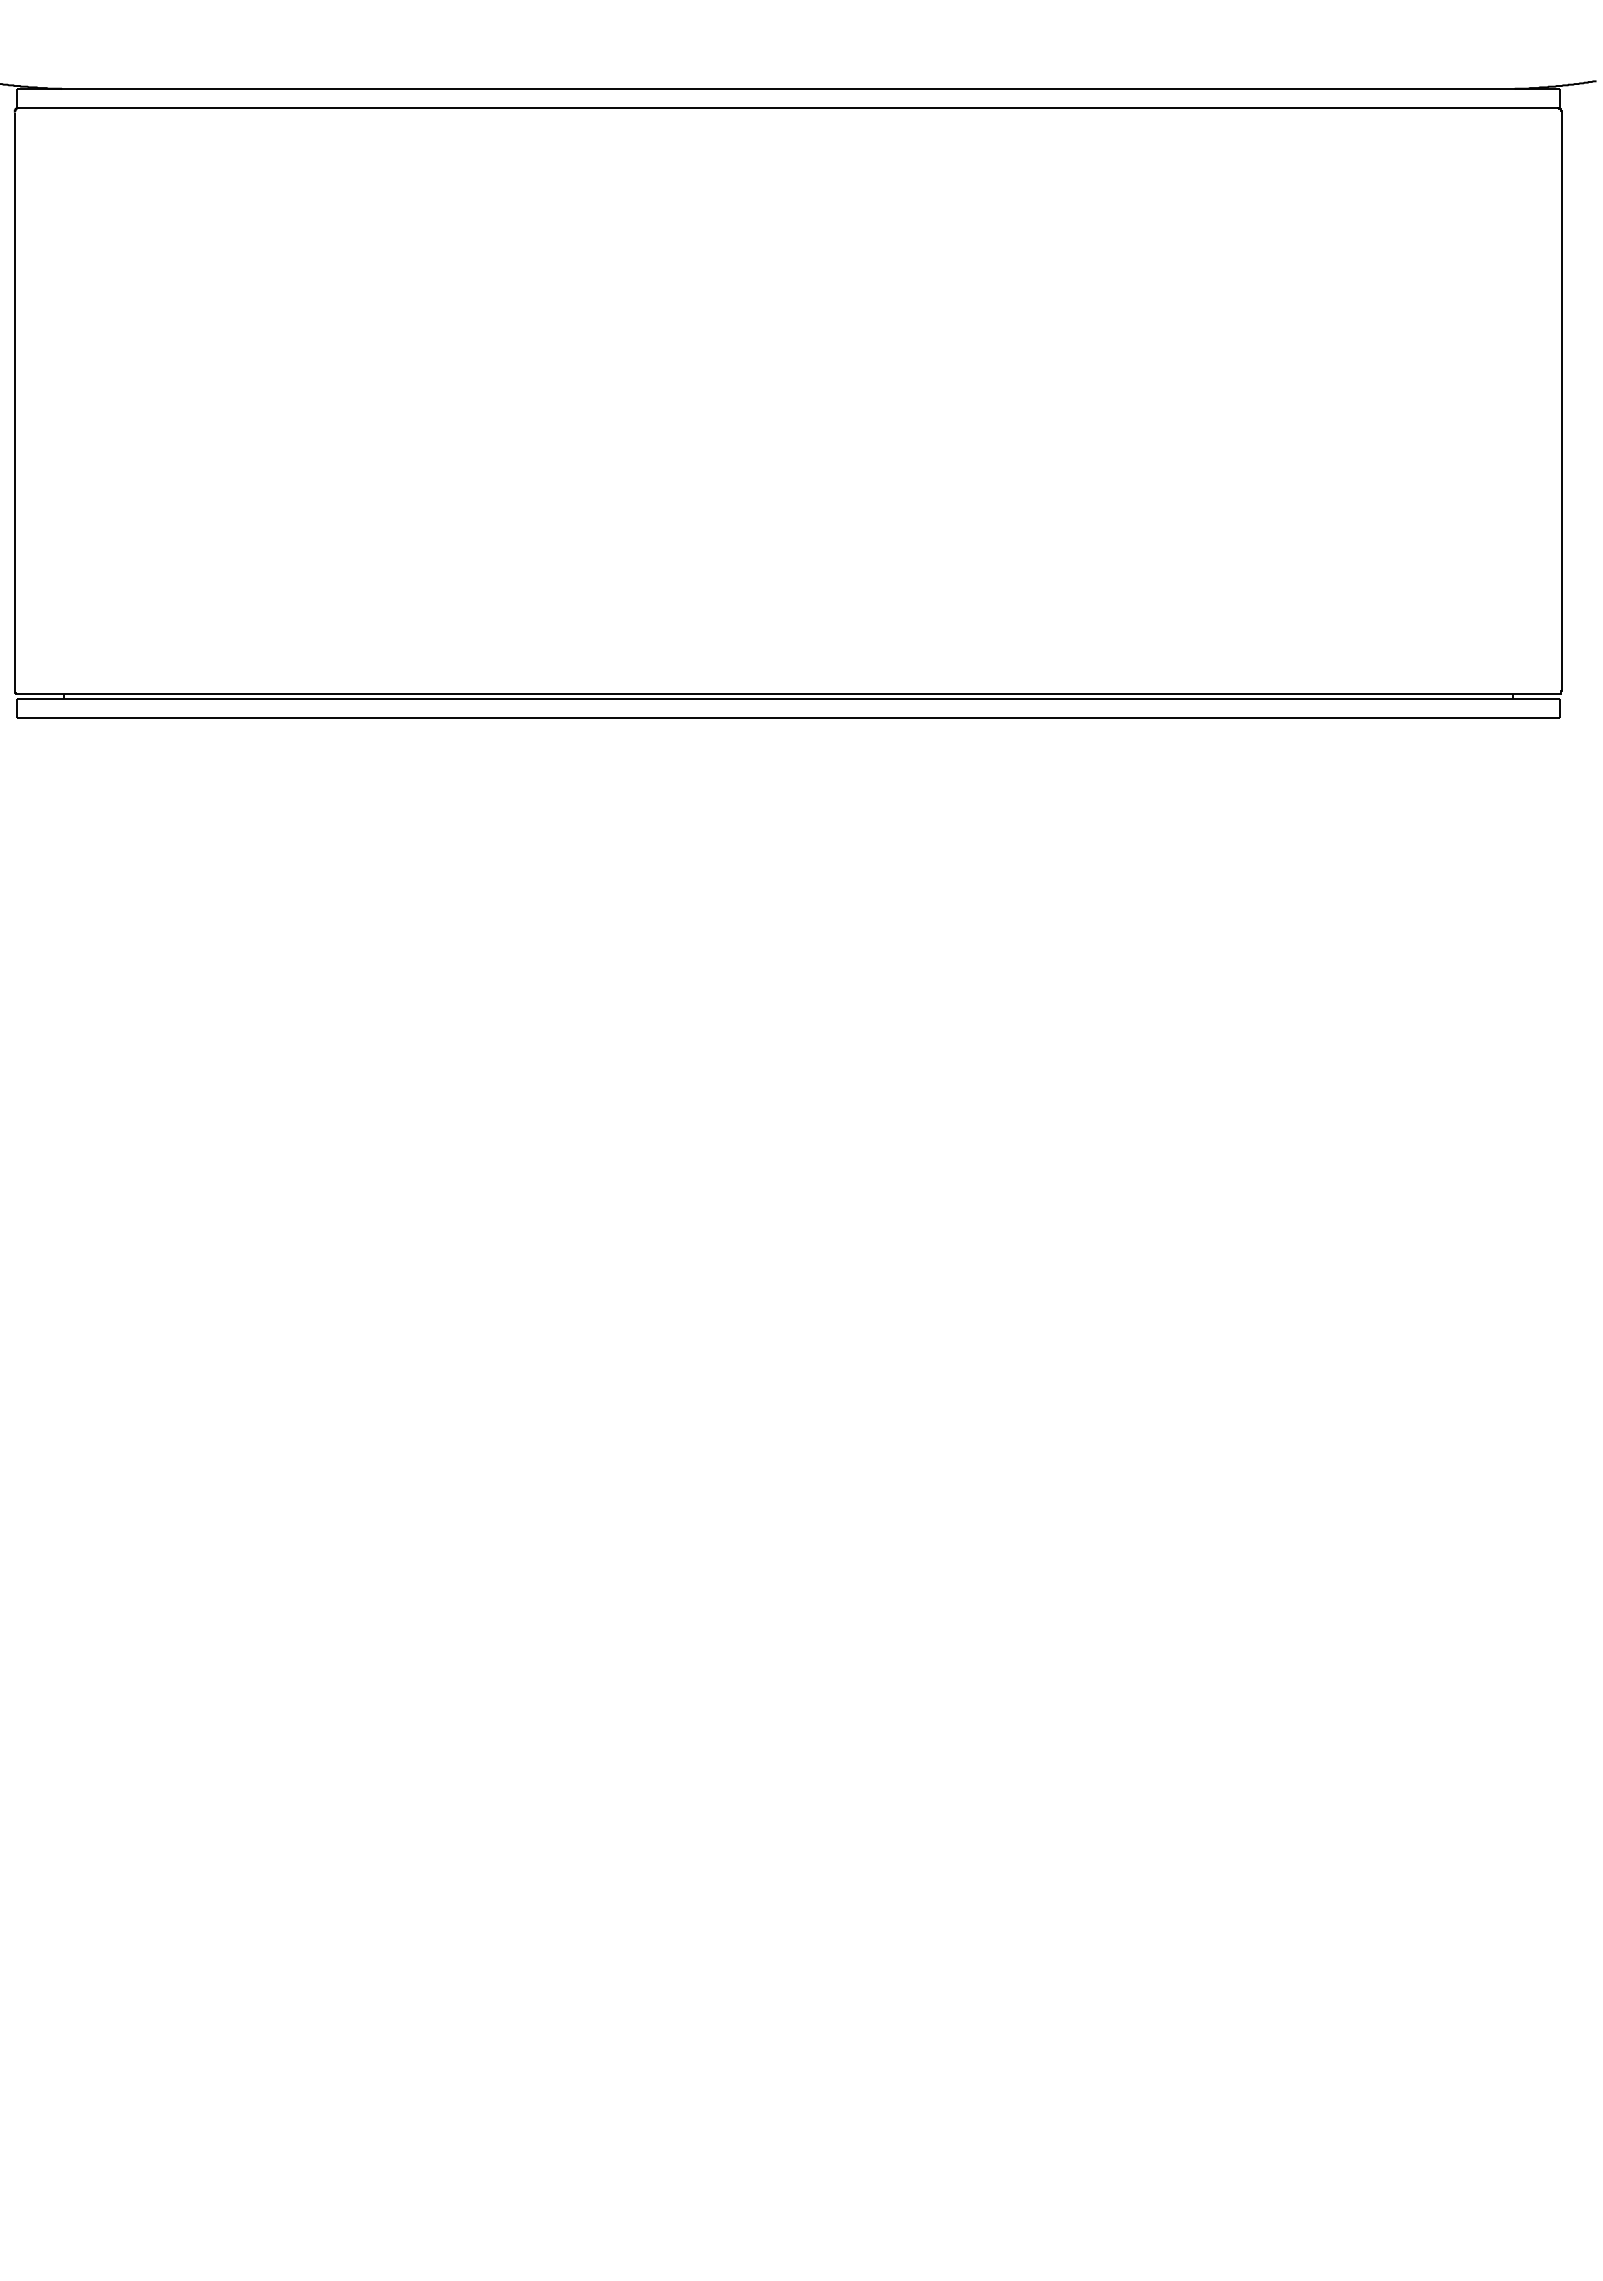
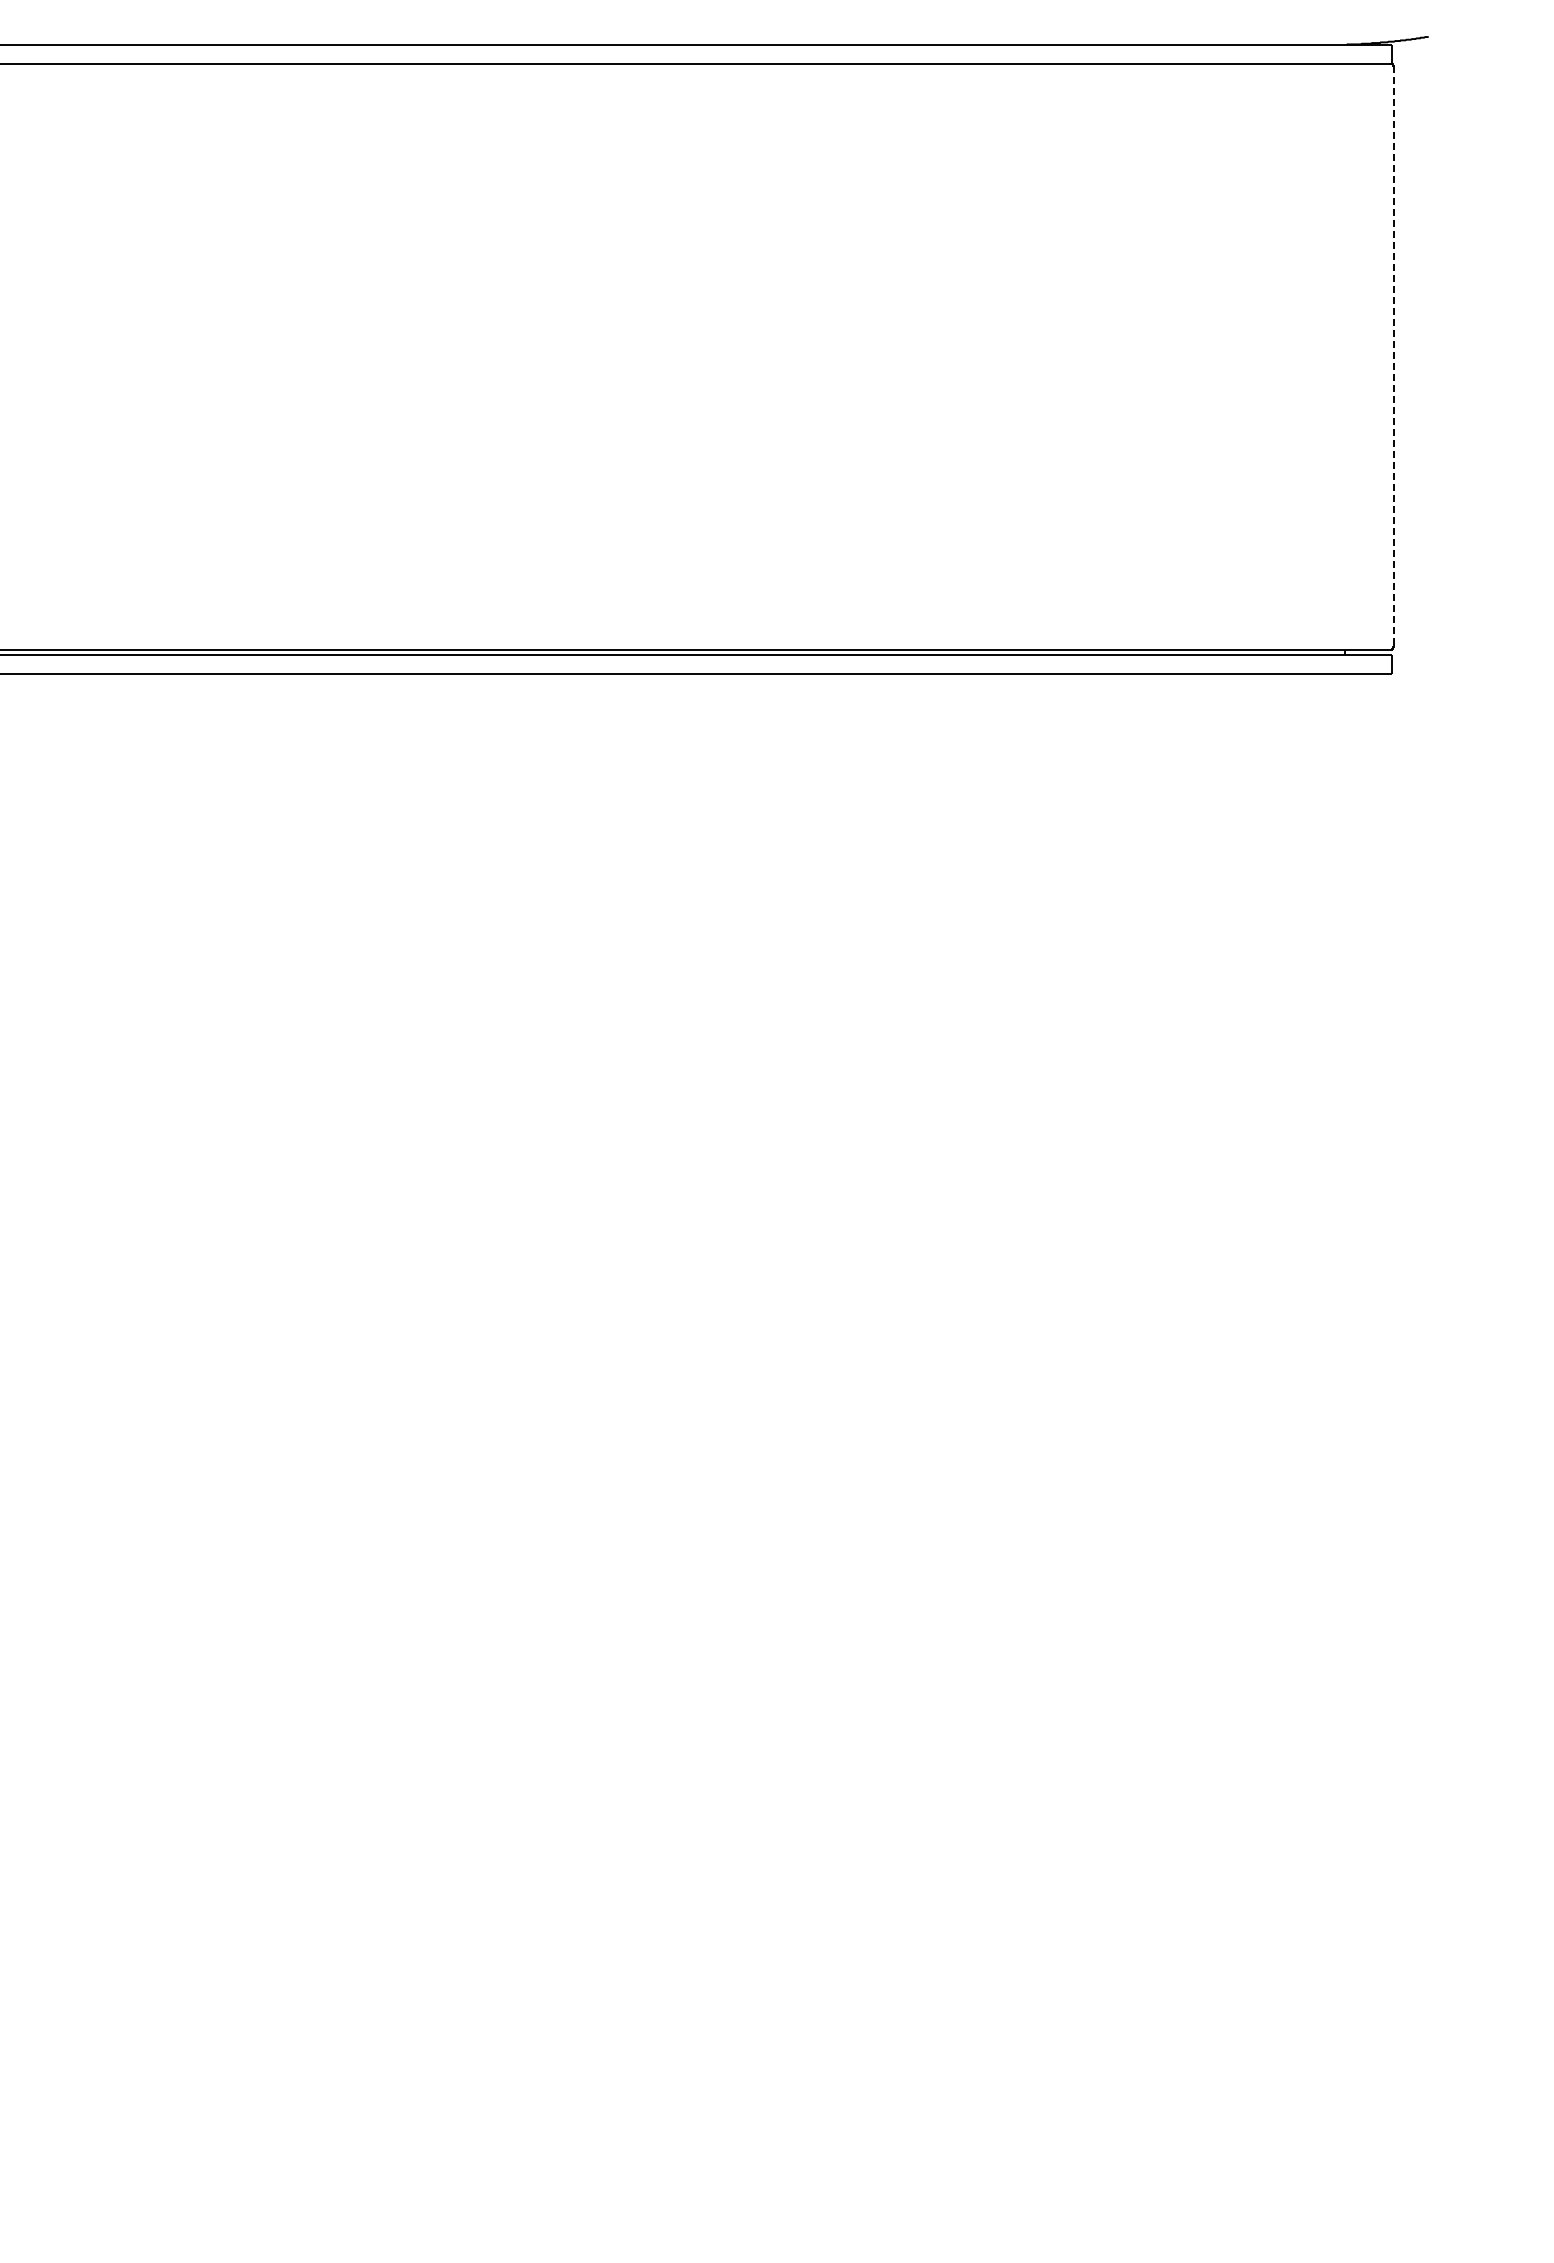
line: (1561, 400) -> (1393, 356), solid -> dashed

